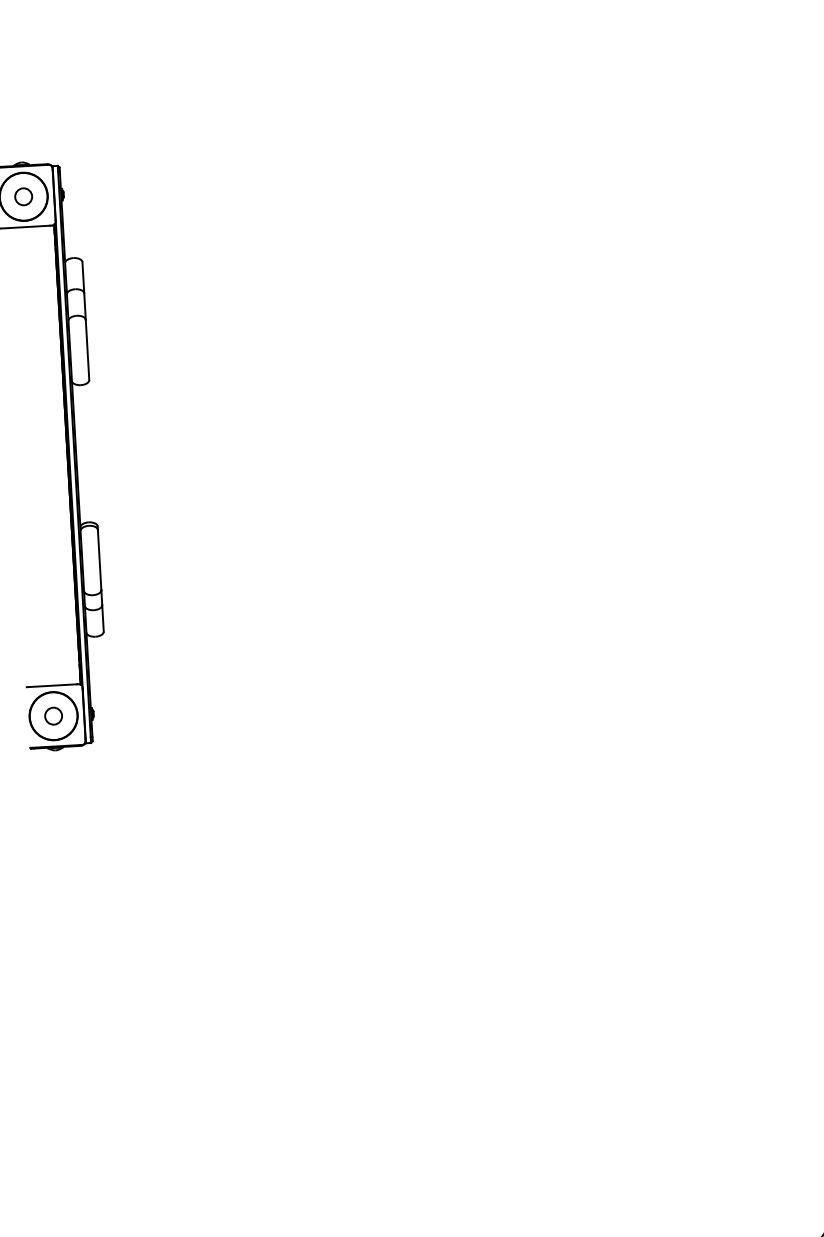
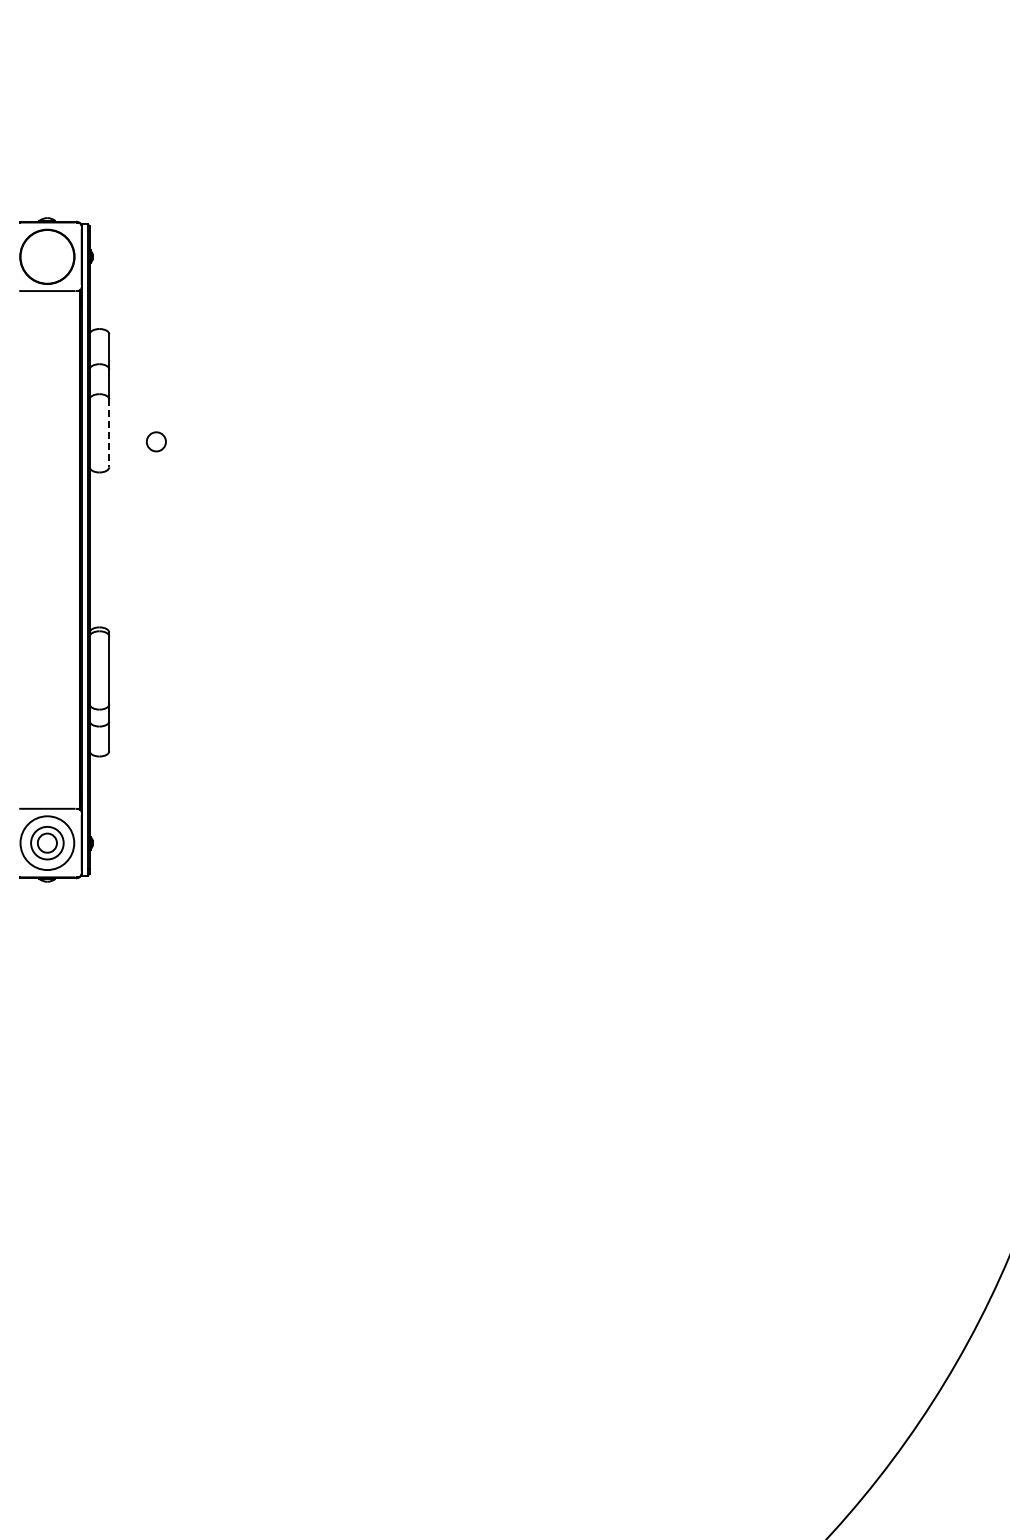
circle: (22, 196) -> (155, 441), moved
line: (87, 350) -> (109, 433), solid -> dashed
circle: (53, 715) -> (47, 842), size x0.6

